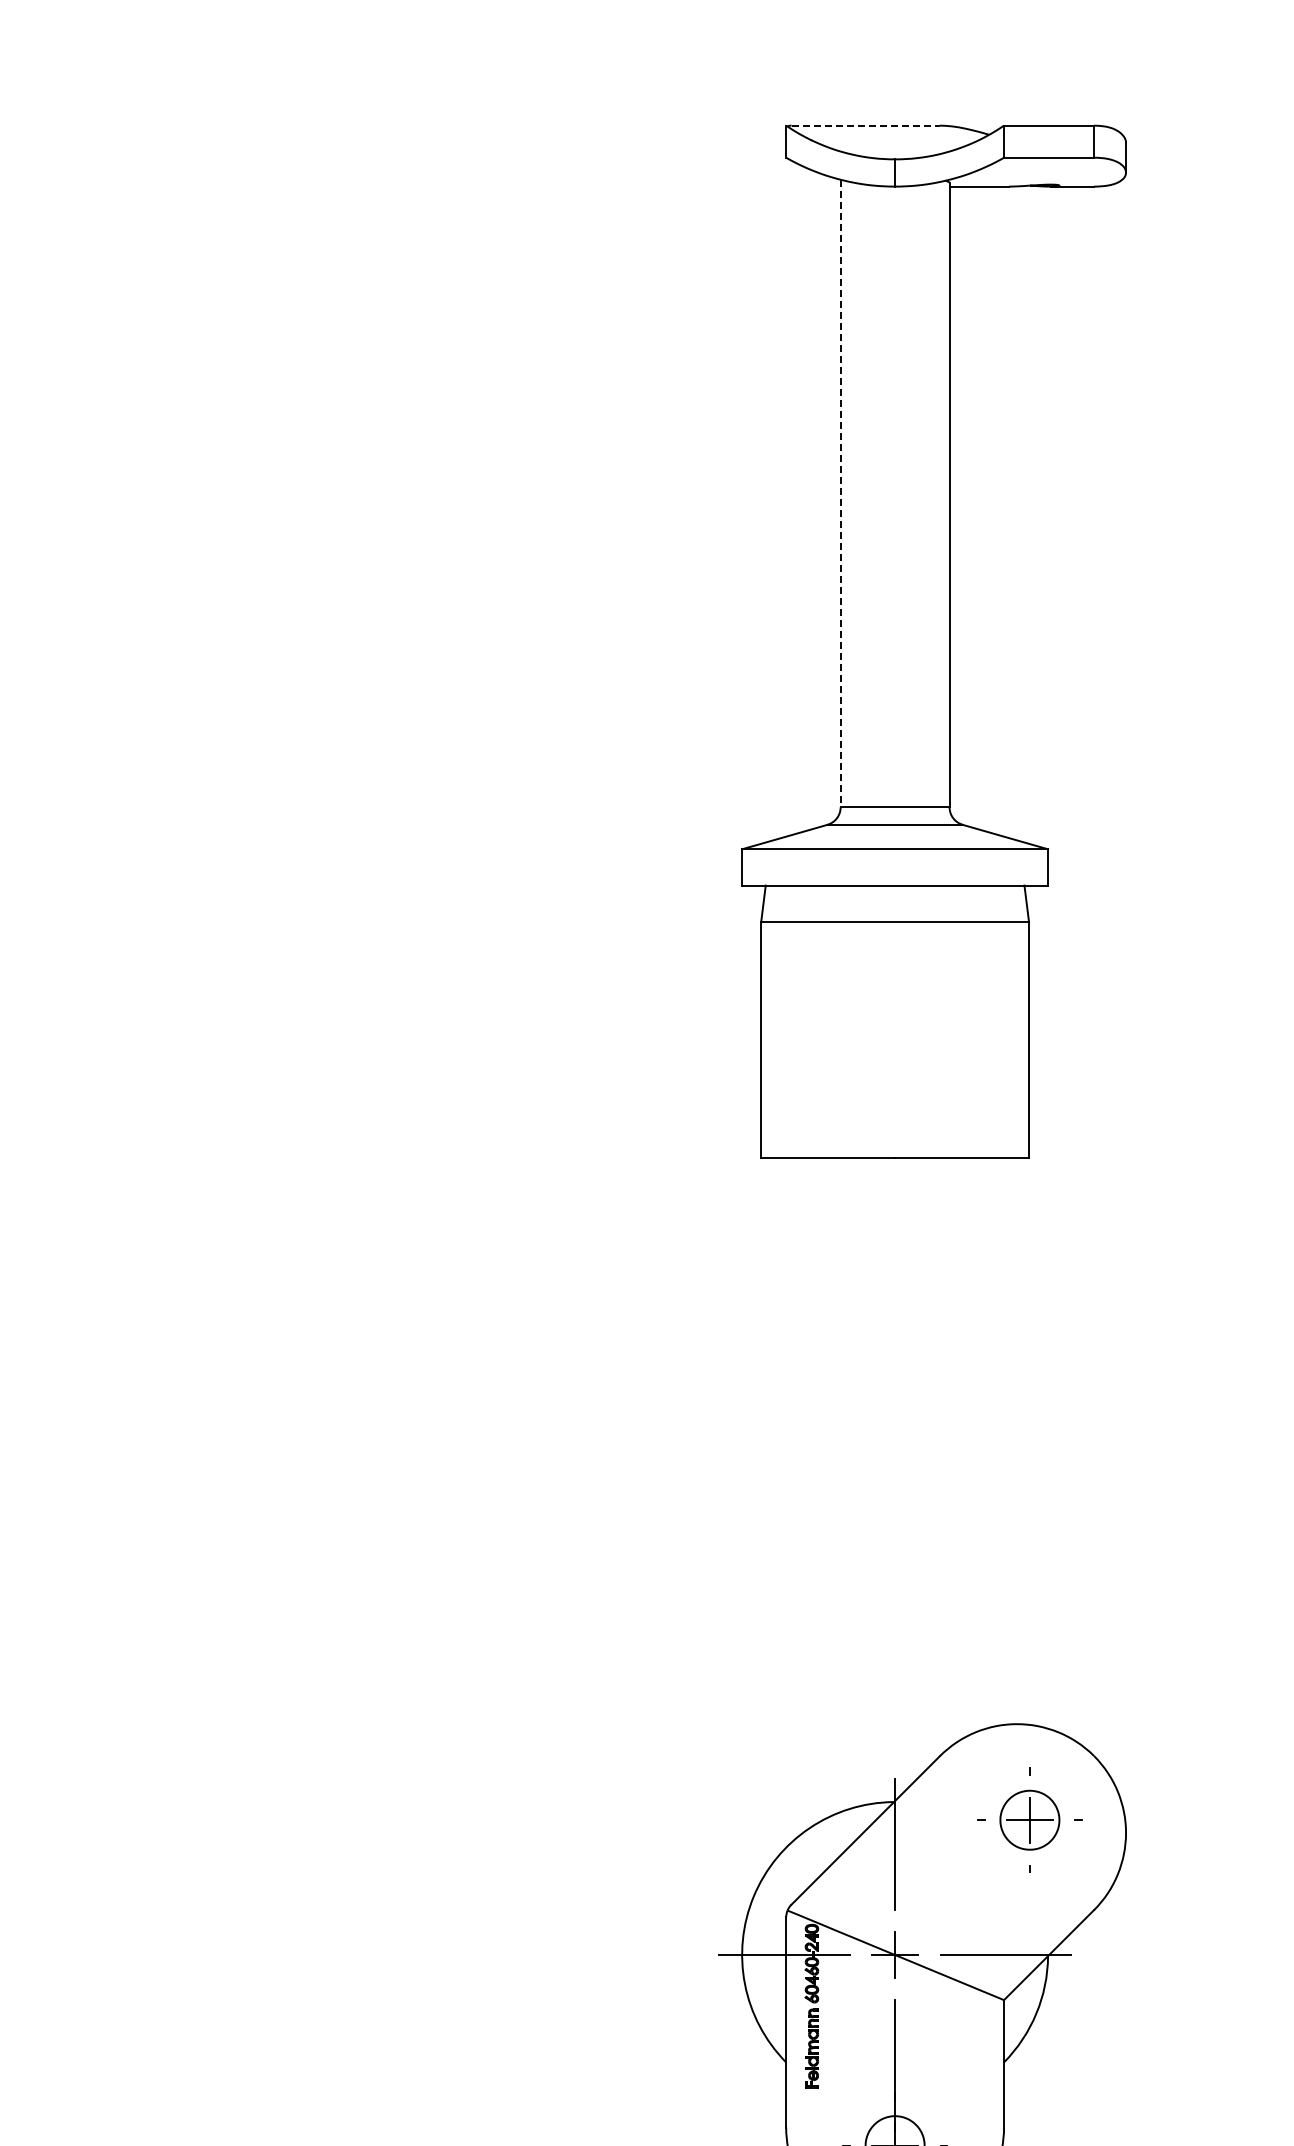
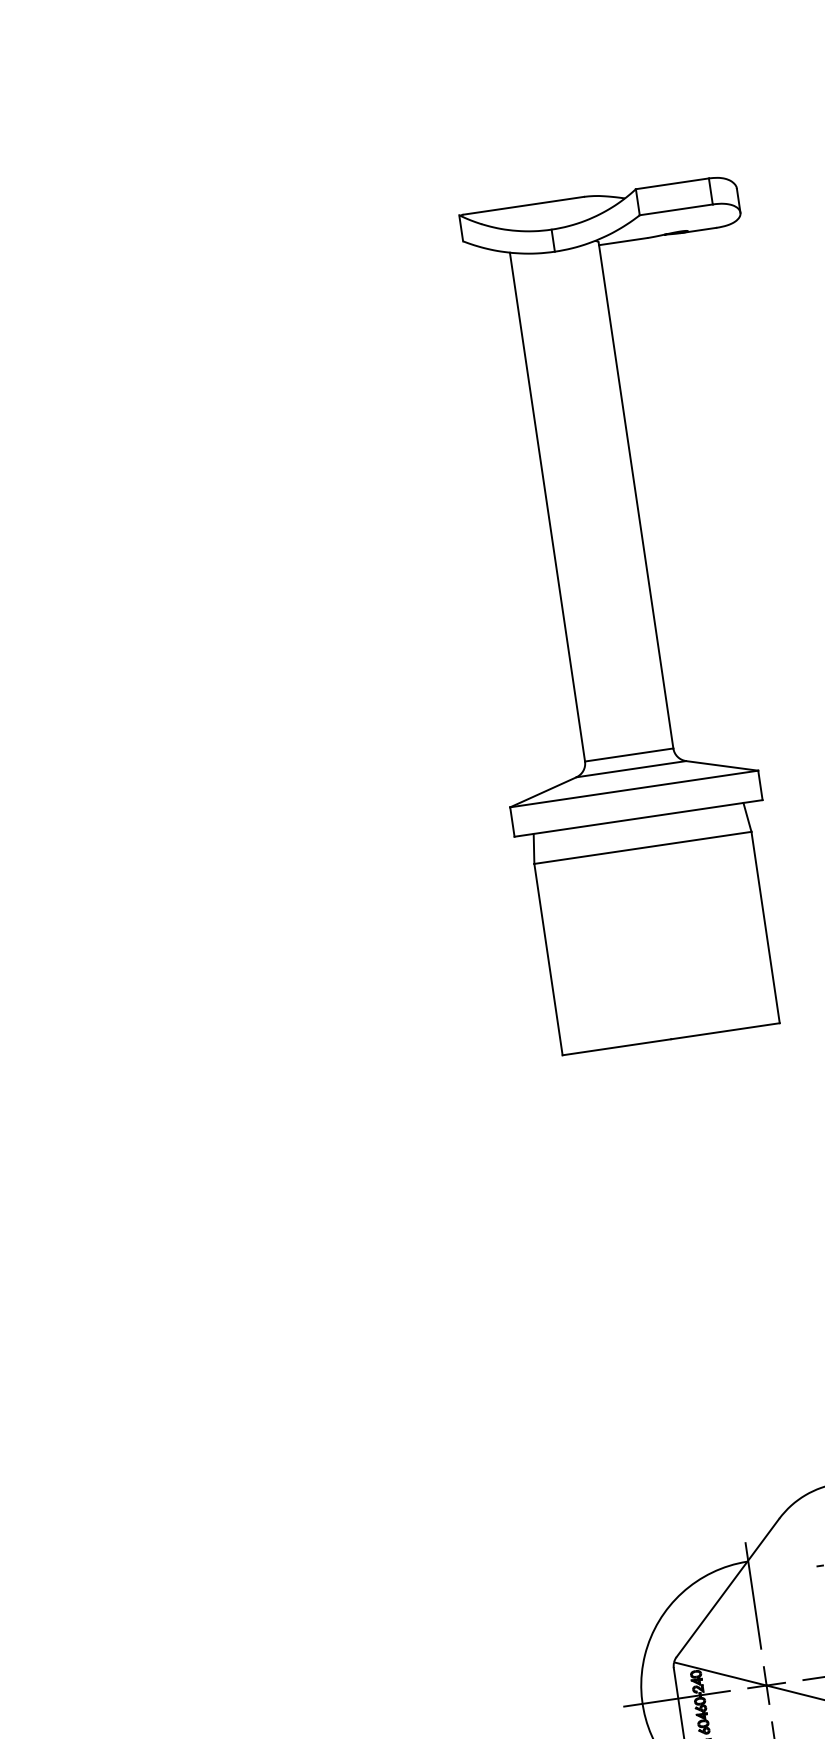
line: (866, 125) -> (524, 205), dashed -> solid
line: (840, 493) -> (547, 507), dashed -> solid

